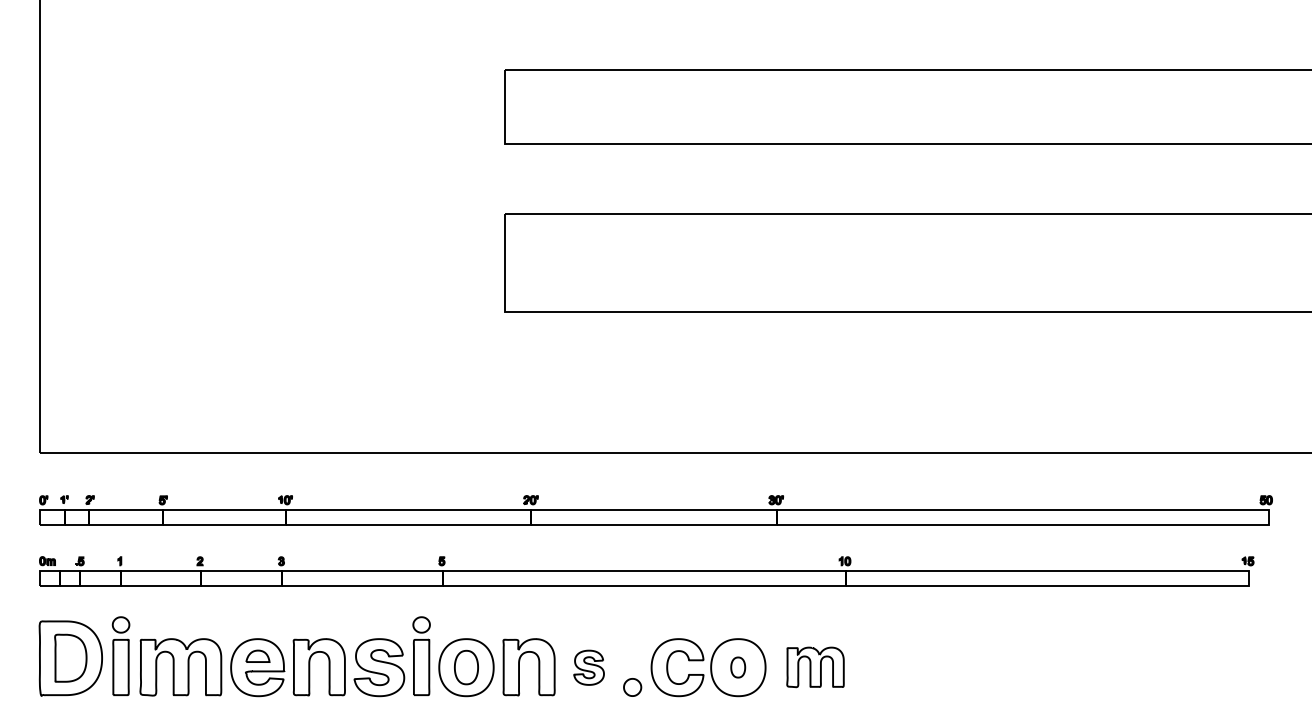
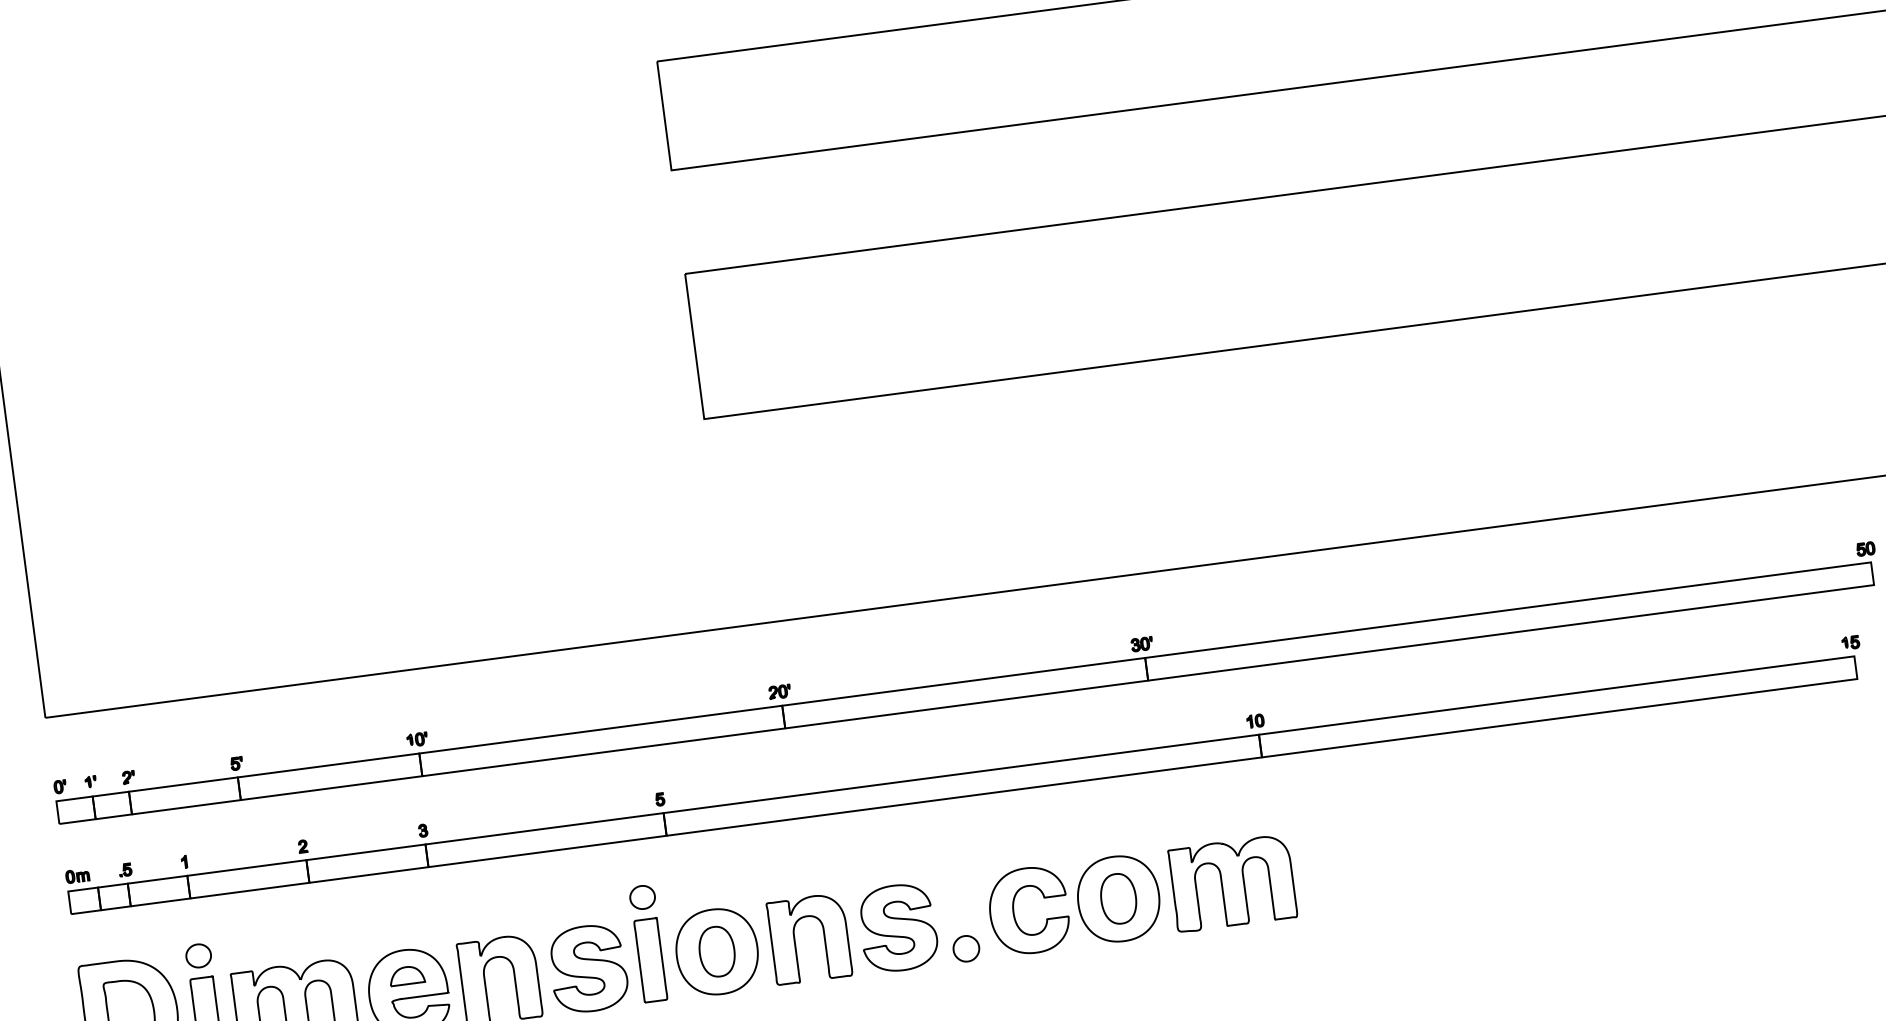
part: (588, 667) -> (897, 927), size x1.67
part: (737, 667) -> (1117, 898), size x1.67
part: (815, 667) -> (1232, 883), size x1.43

